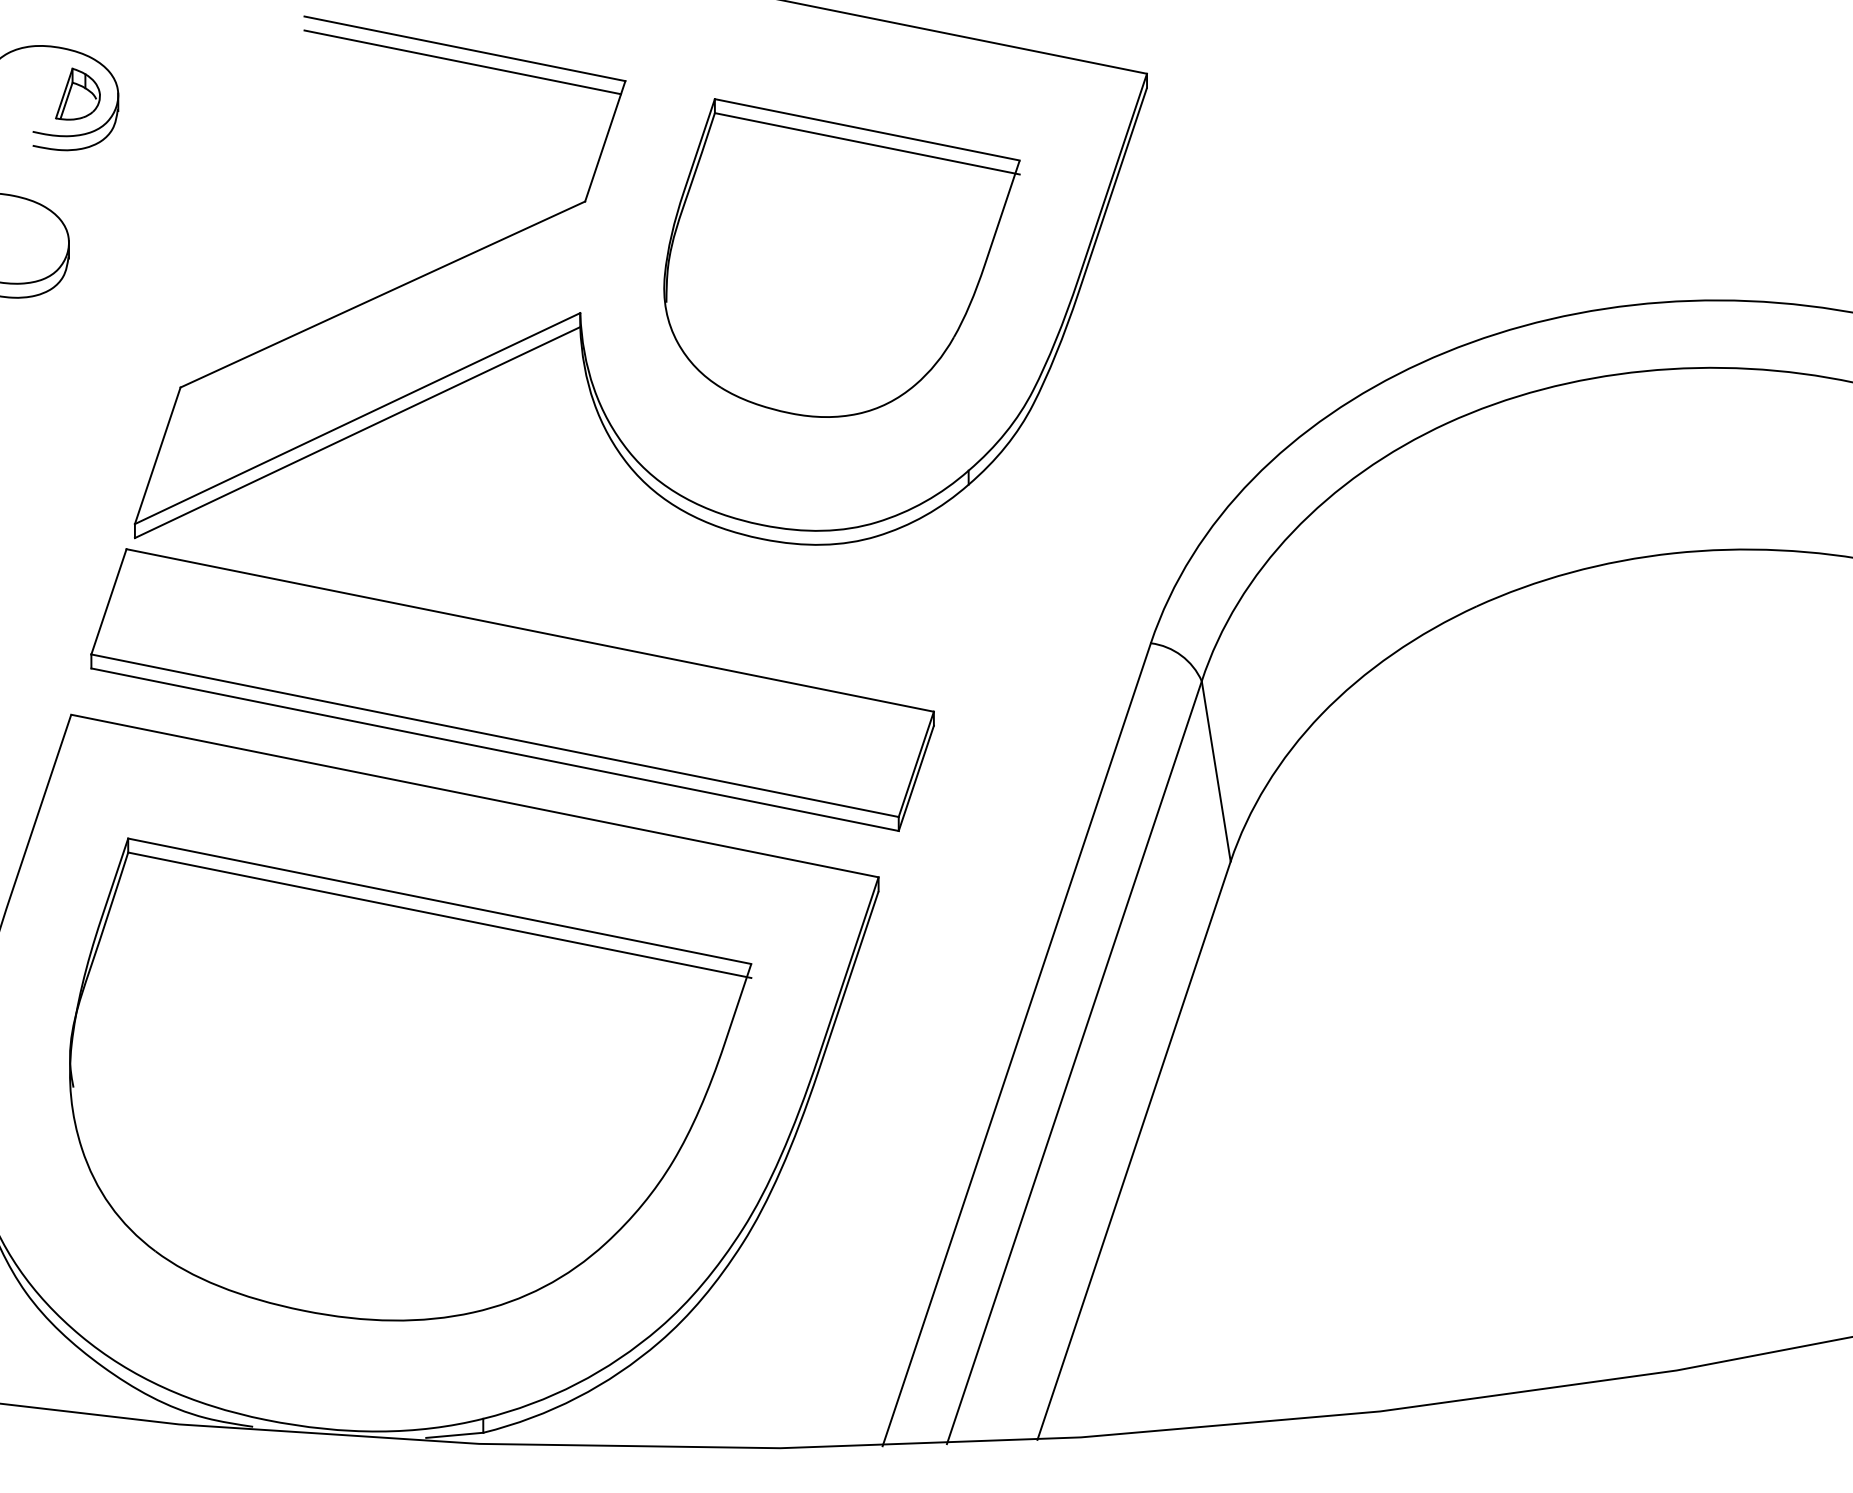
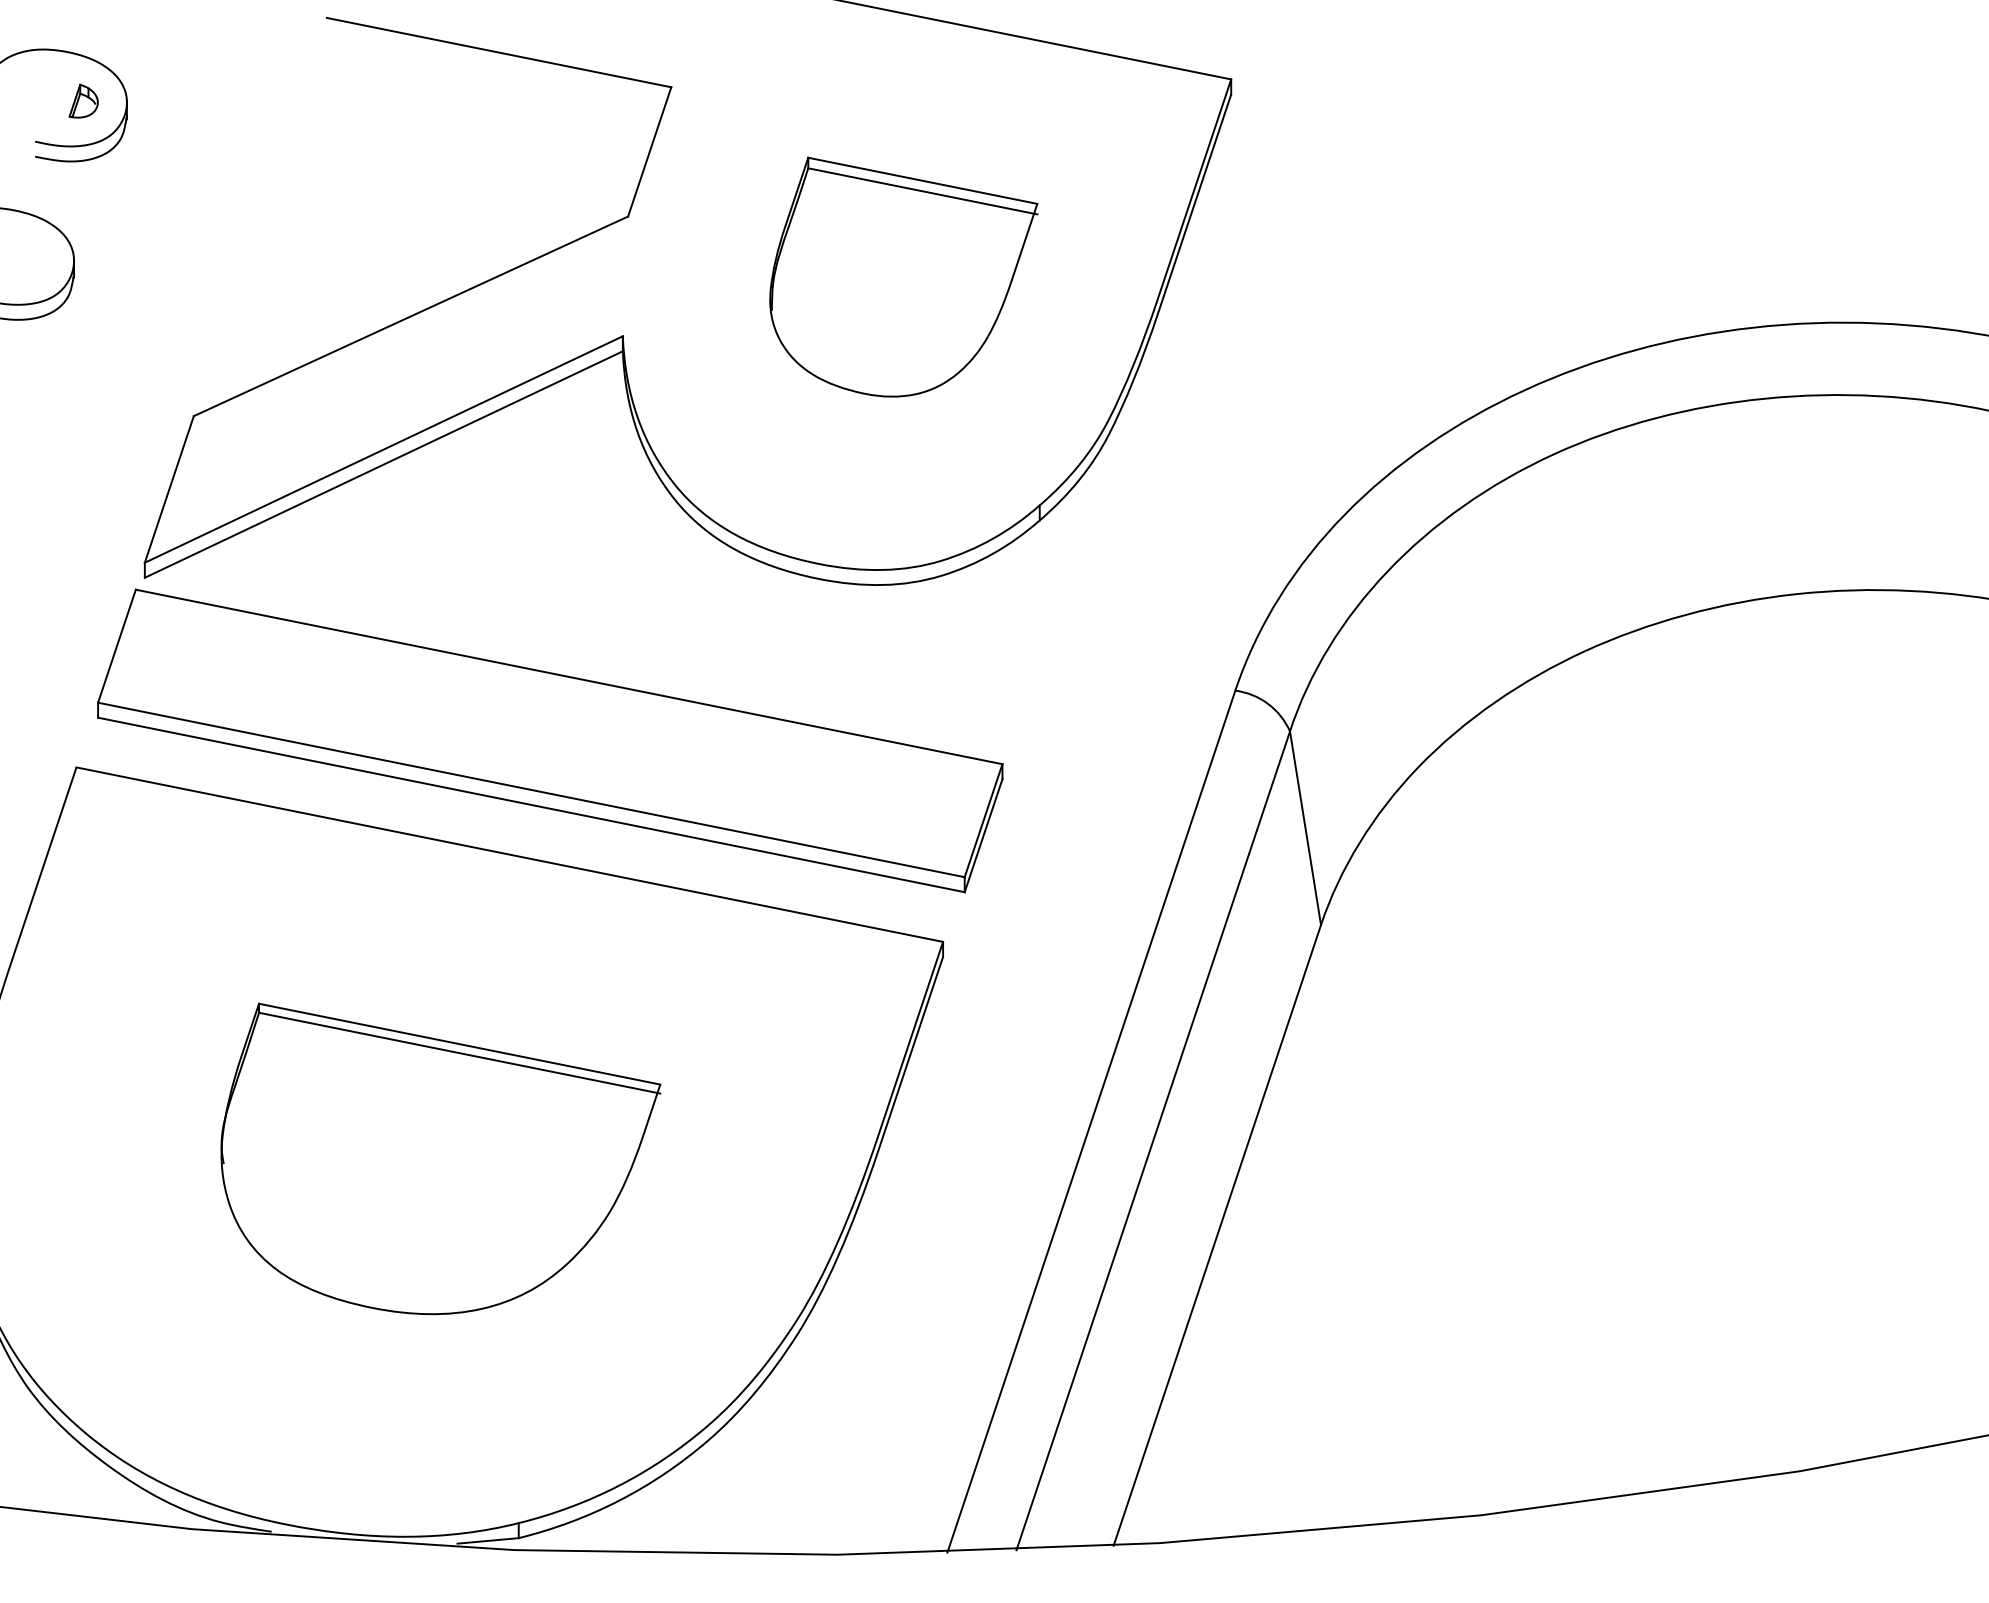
line: (462, 62) -> (496, 67), removed
part: (77, 93) -> (83, 100), size x0.6
part: (841, 257) -> (903, 276), size x0.7
part: (410, 1079) -> (440, 1158), size x0.6

